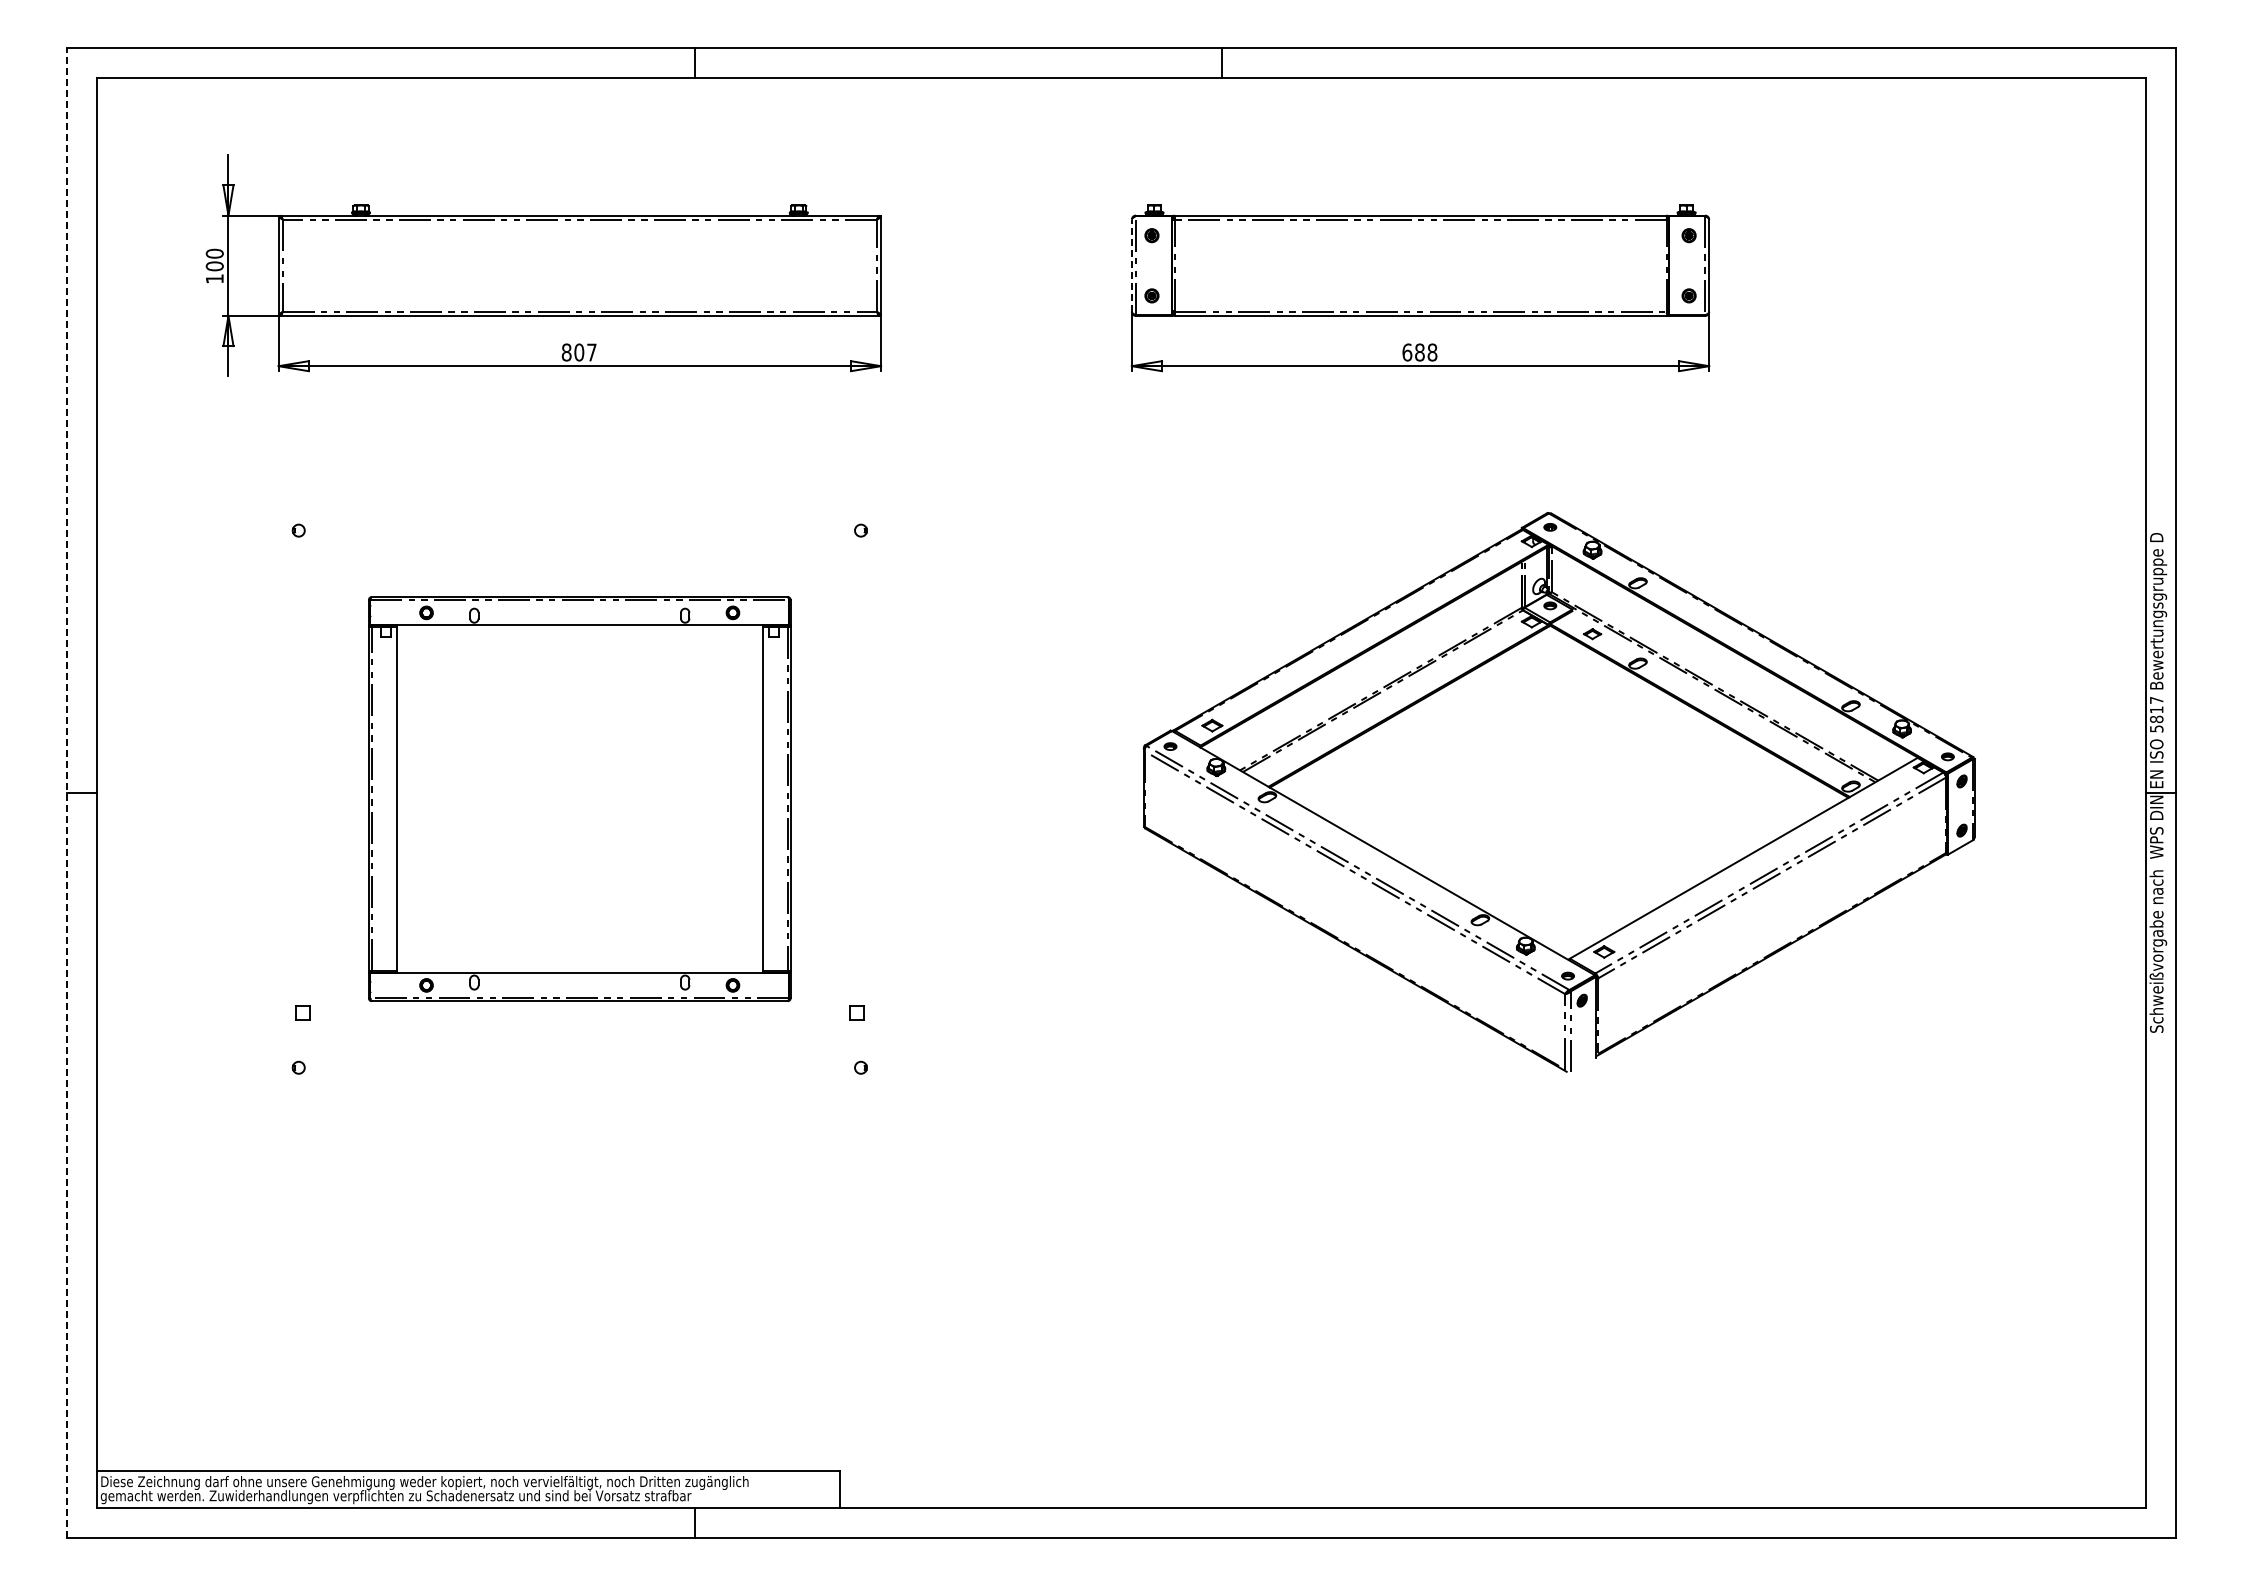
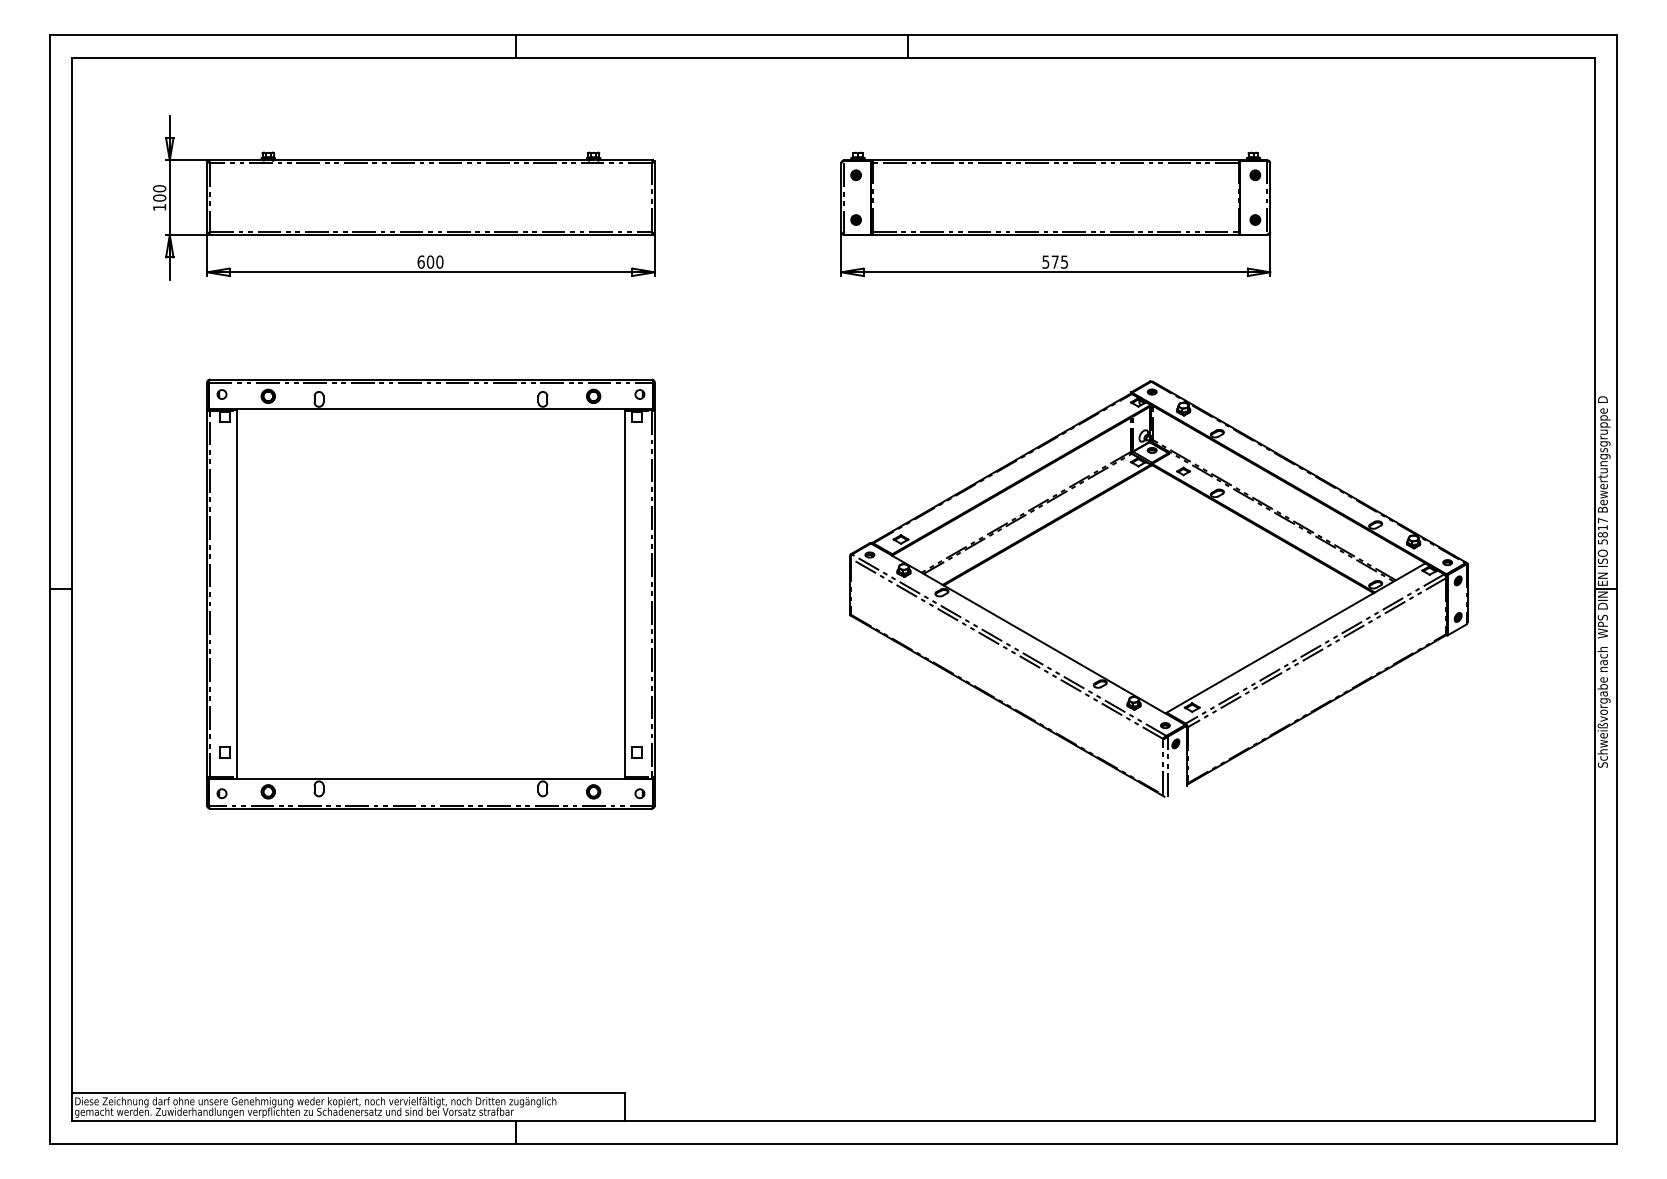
line: (1131, 265) -> (840, 197), dashed -> solid
text: (578, 352) -> (429, 262), 807 -> 600
text: (1419, 352) -> (1054, 262), 688 -> 575
line: (67, 792) -> (50, 589), dashed -> solid
part: (579, 798) -> (430, 593), size x1.43

